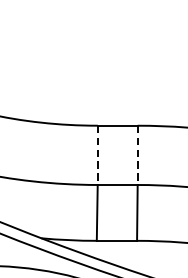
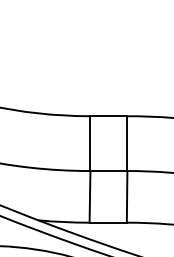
line: (97, 156) -> (90, 144), dashed -> solid
line: (137, 156) -> (127, 144), dashed -> solid

